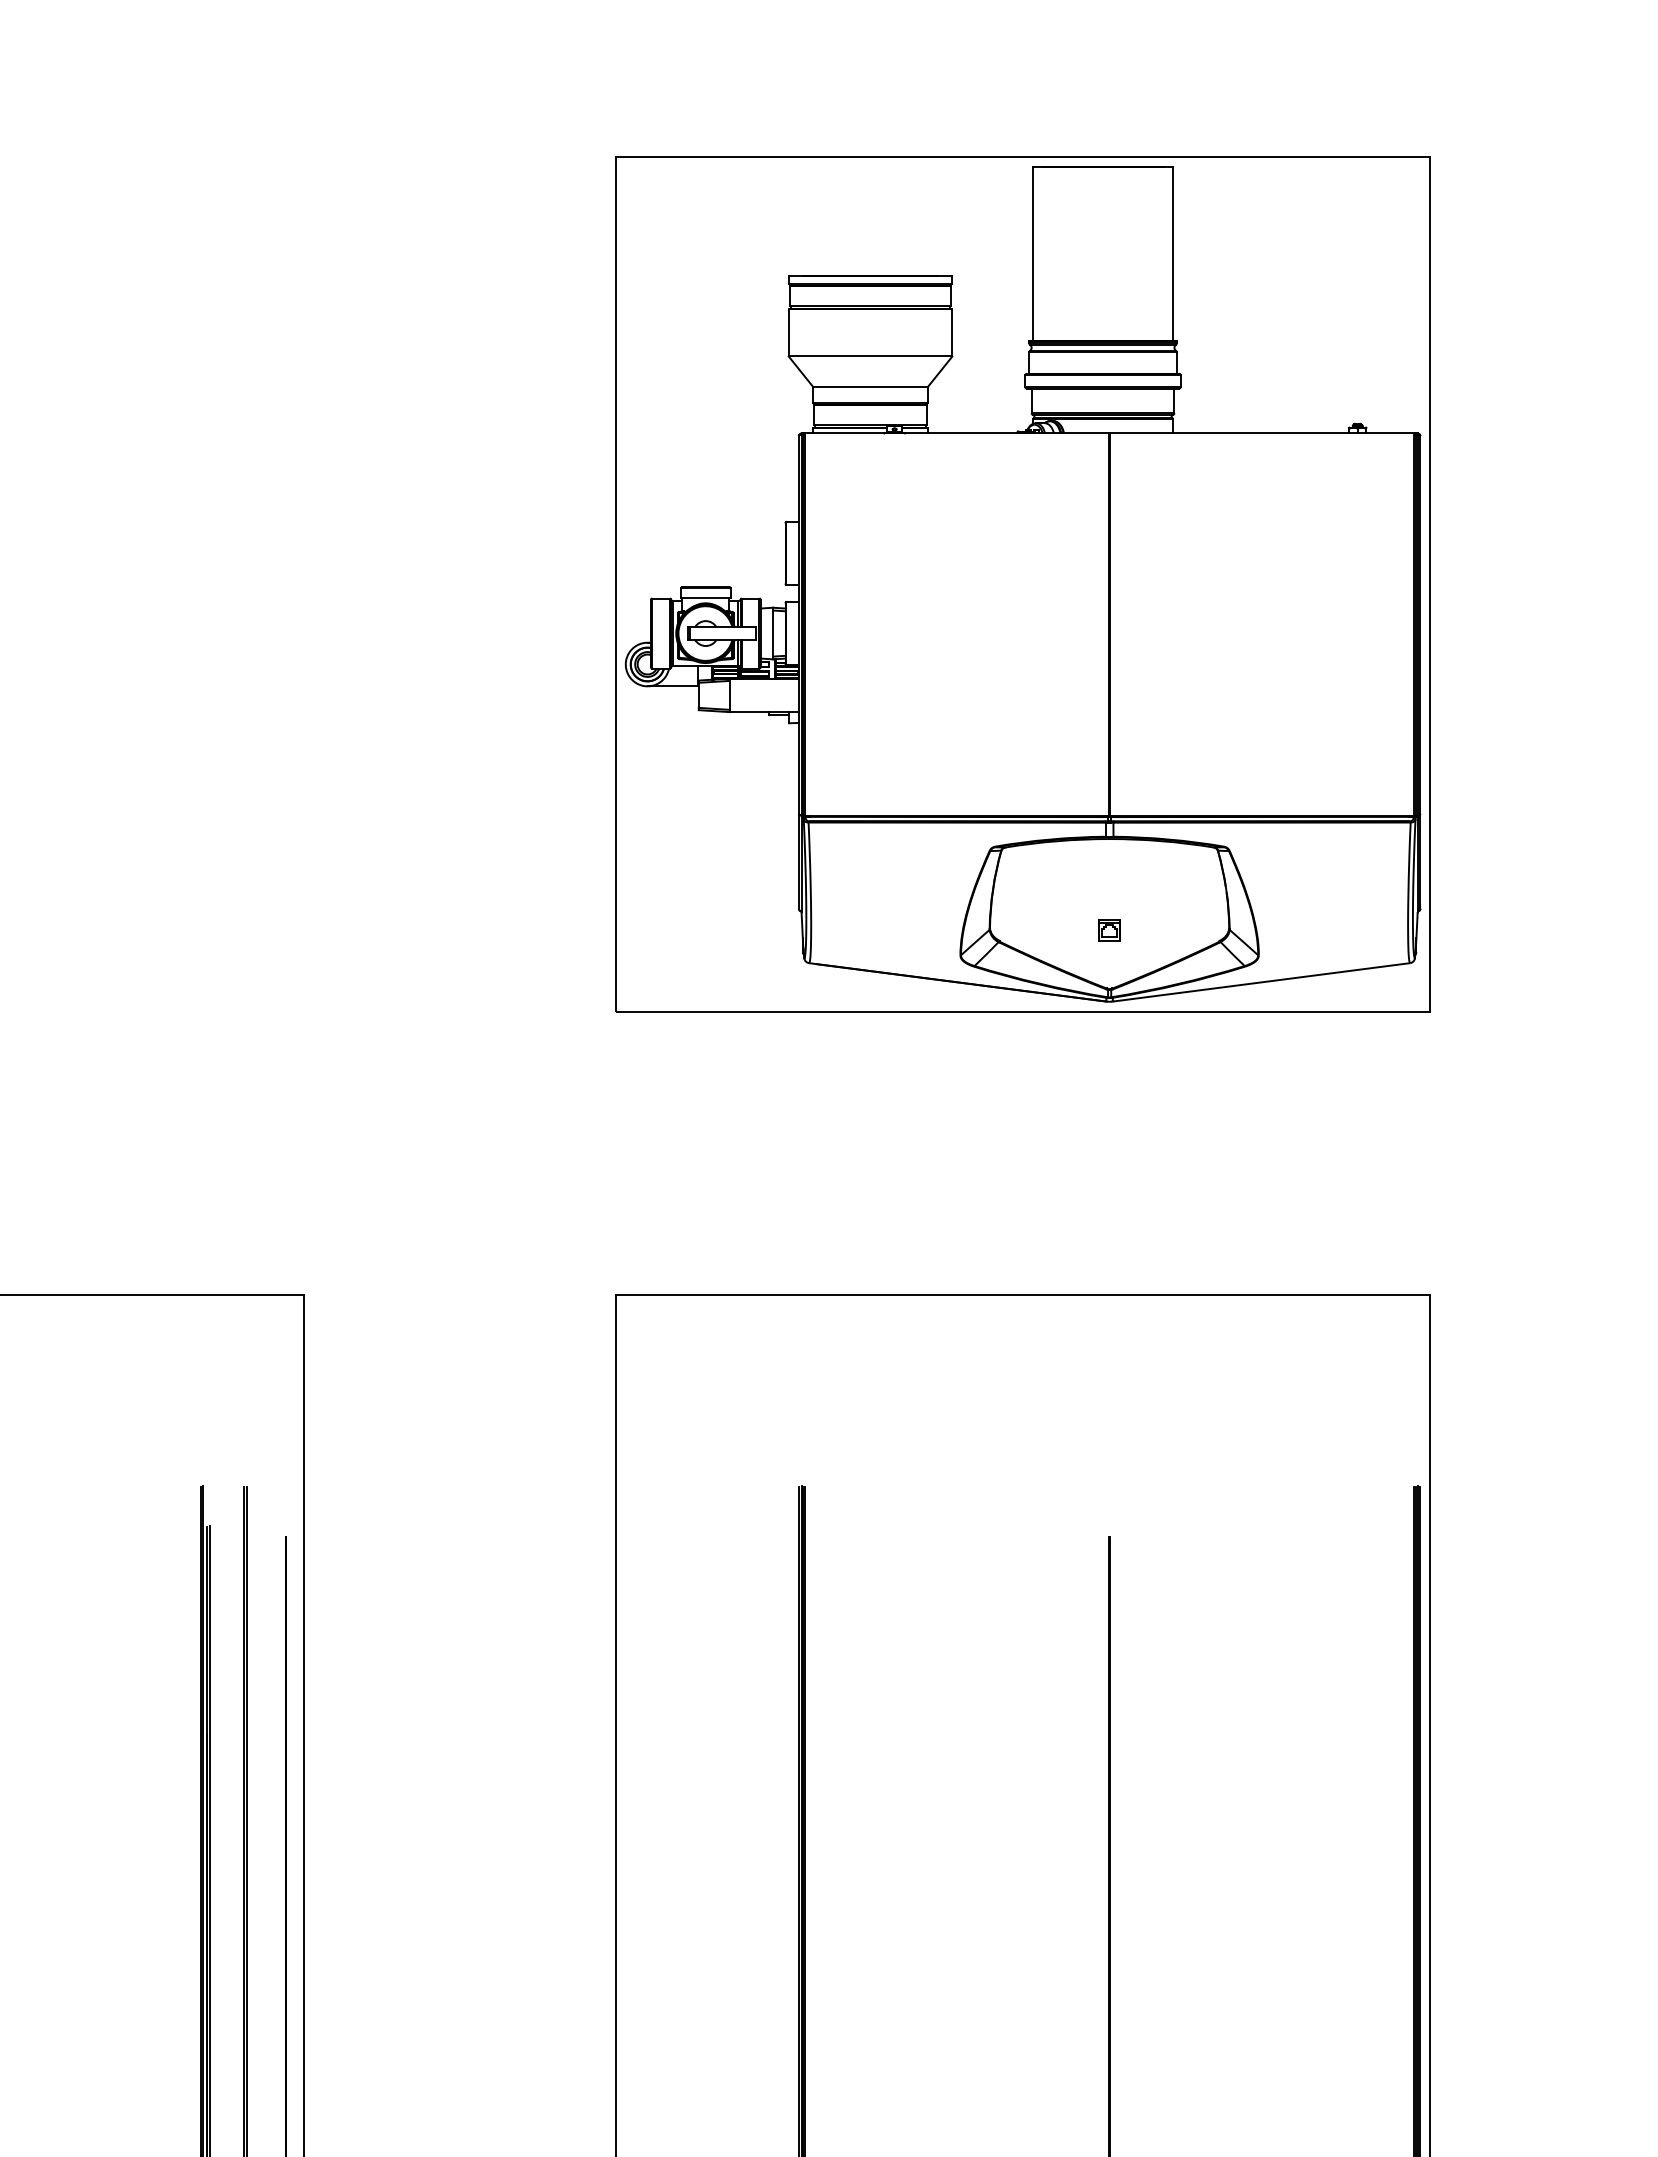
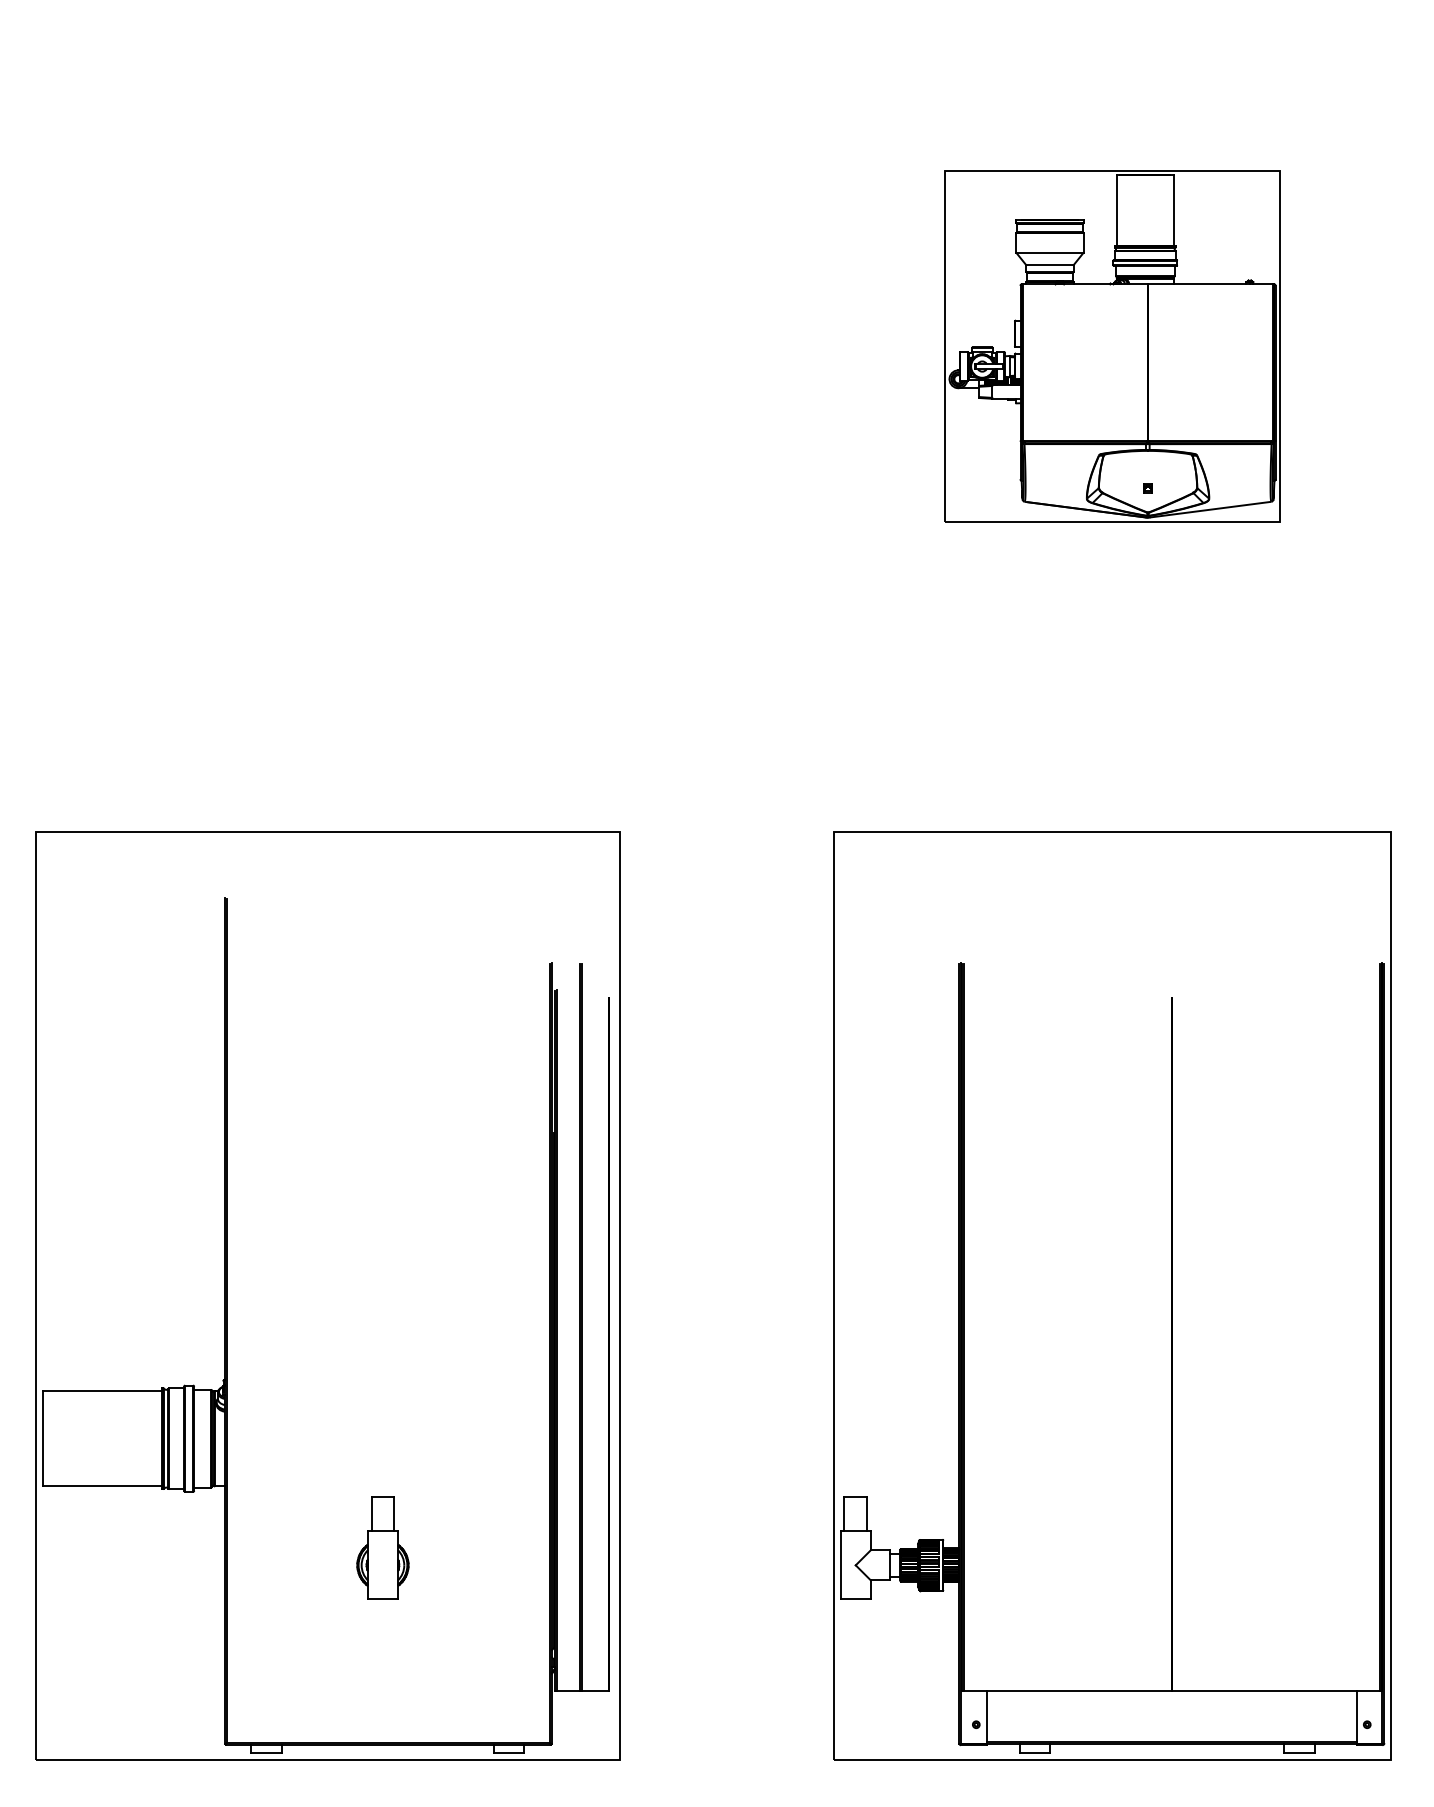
part: (1022, 584) -> (1112, 346), size x0.6

